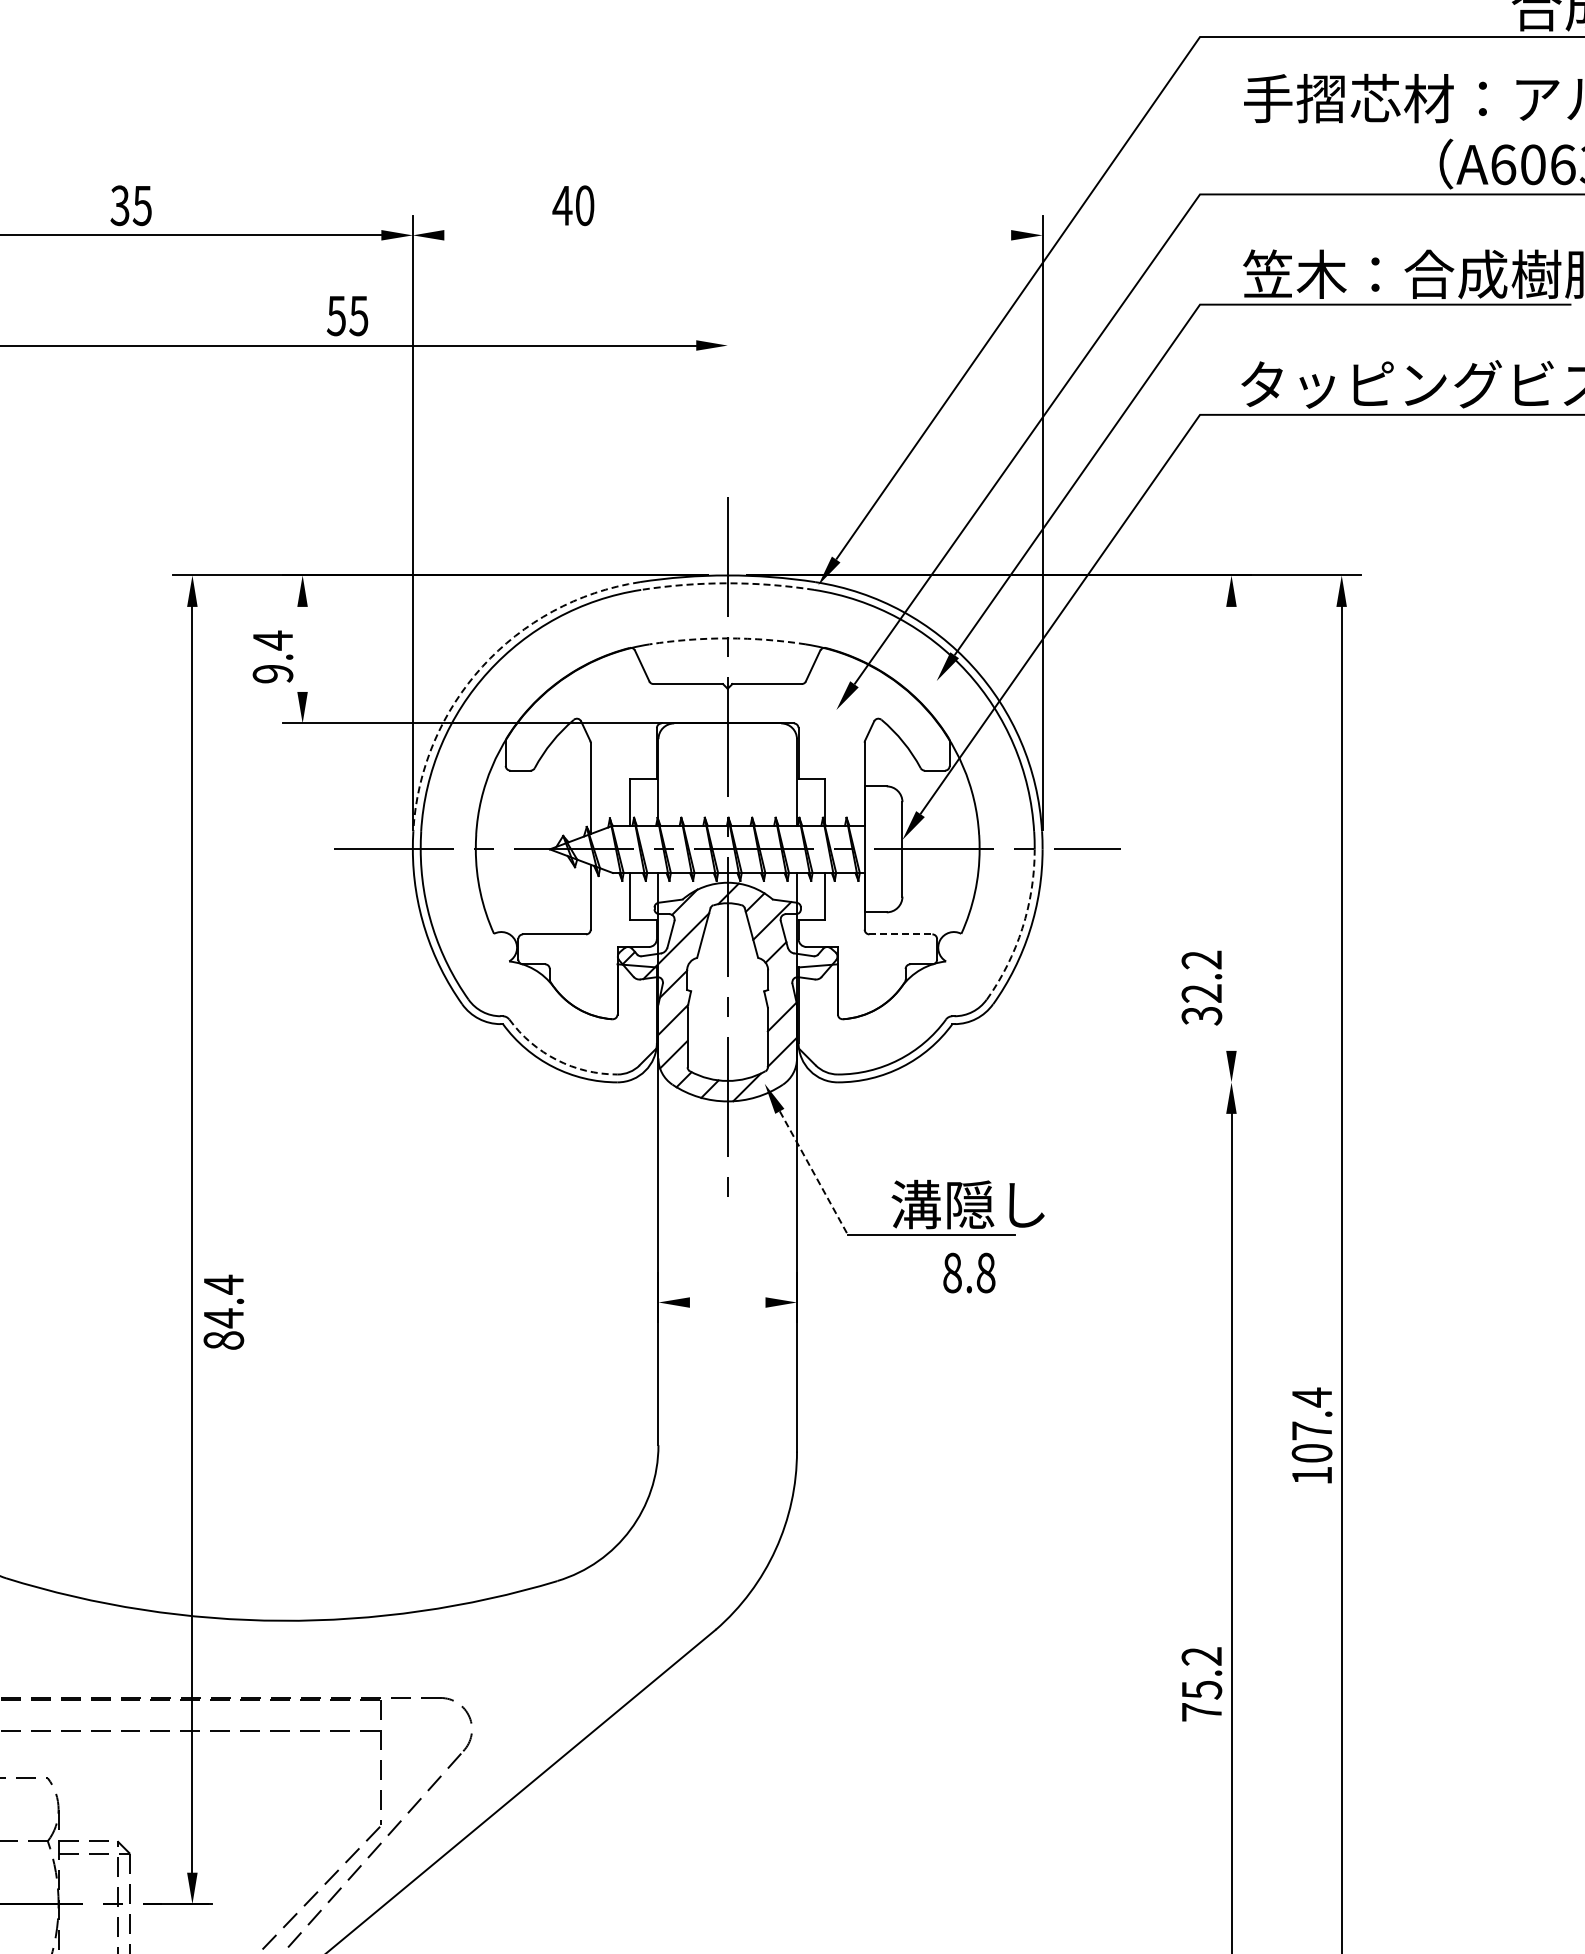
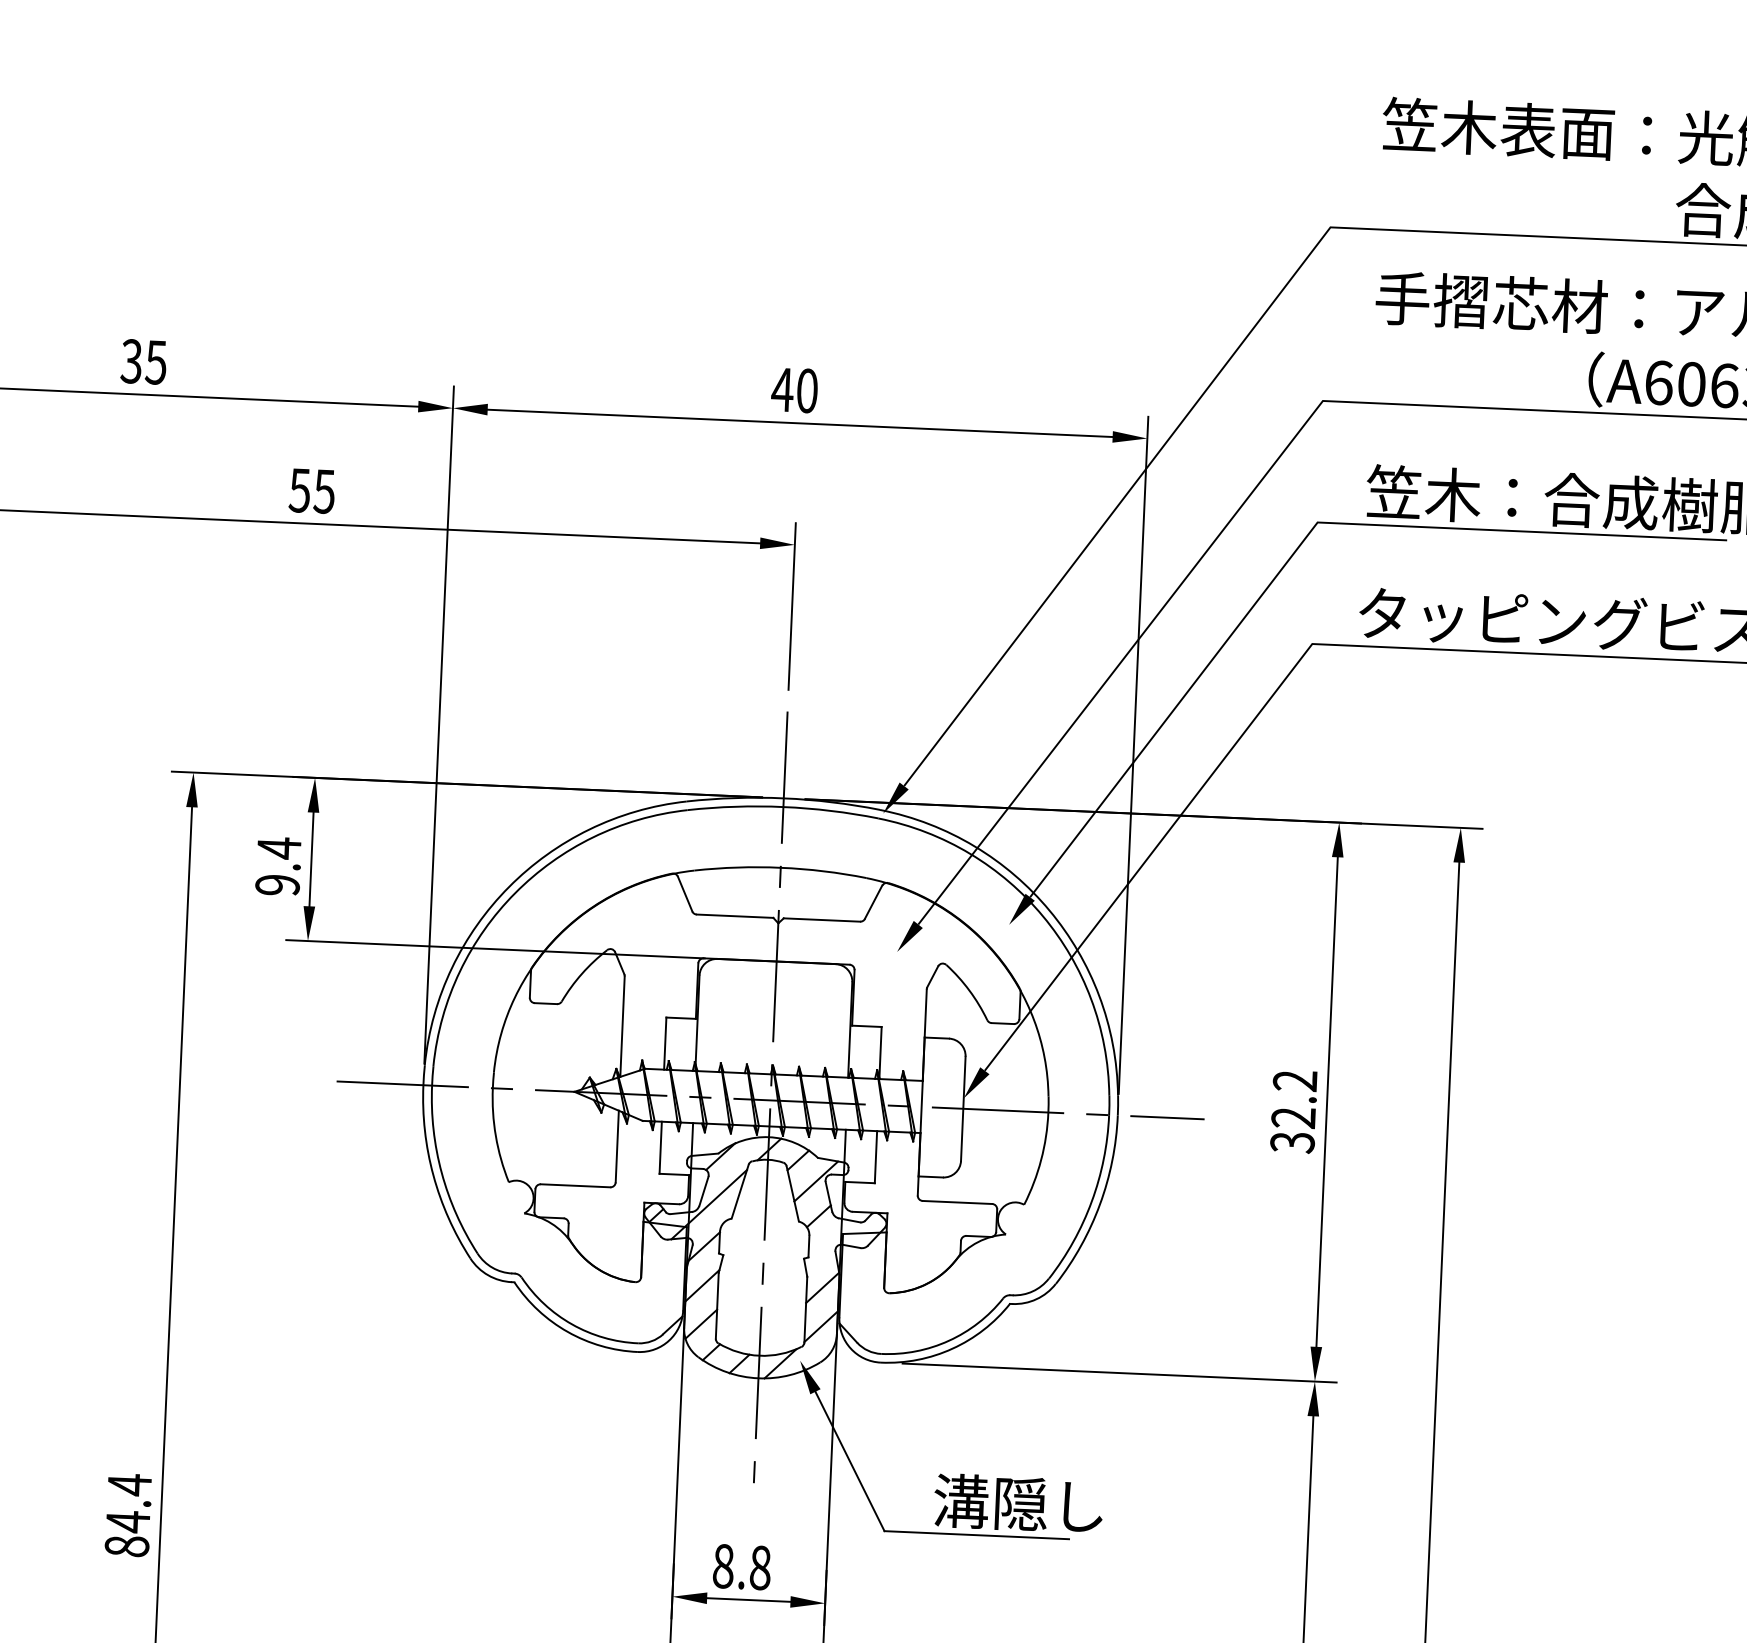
text: (573, 205) -> (794, 390), moved
line: (727, 235) -> (799, 423), added
text: (347, 316) -> (311, 491), moved
line: (727, 401) -> (791, 606), added
arc: (727, 583) -> (783, 807), dashed -> solid
arc: (727, 638) -> (780, 867), dashed -> solid
line: (302, 648) -> (311, 858), added
arc: (482, 666) -> (509, 886), dashed -> solid
line: (1231, 828) -> (1327, 1101), added
arc: (1022, 928) -> (1091, 1201), dashed -> solid
line: (901, 934) -> (958, 1202), dashed -> solid
text: (1201, 987) -> (1293, 1111), moved
arc: (556, 1059) -> (571, 1323), dashed -> solid
line: (1054, 1082) -> (1119, 1373), added
line: (814, 1173) -> (850, 1461), dashed -> solid
text: (969, 1272) -> (742, 1566), moved
line: (727, 1302) -> (748, 1600), added
text: (223, 1311) -> (128, 1514), moved

